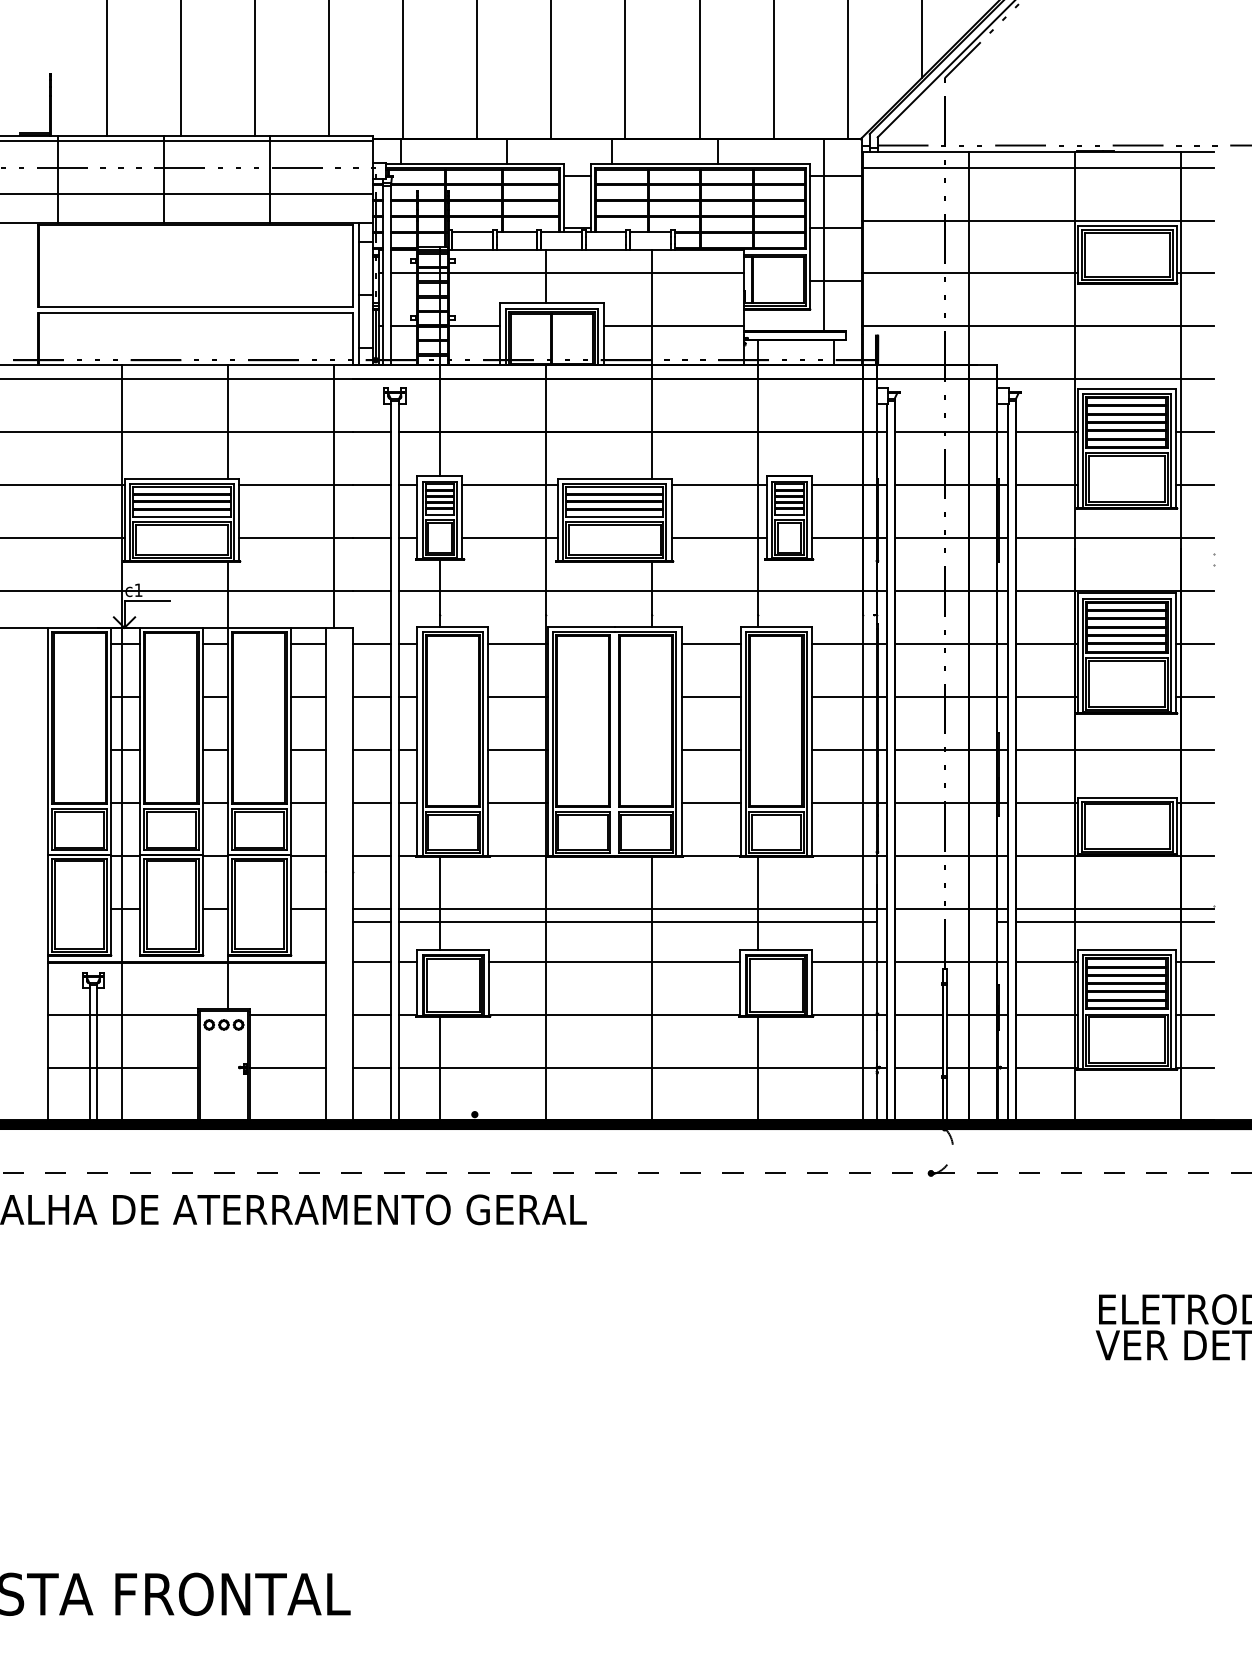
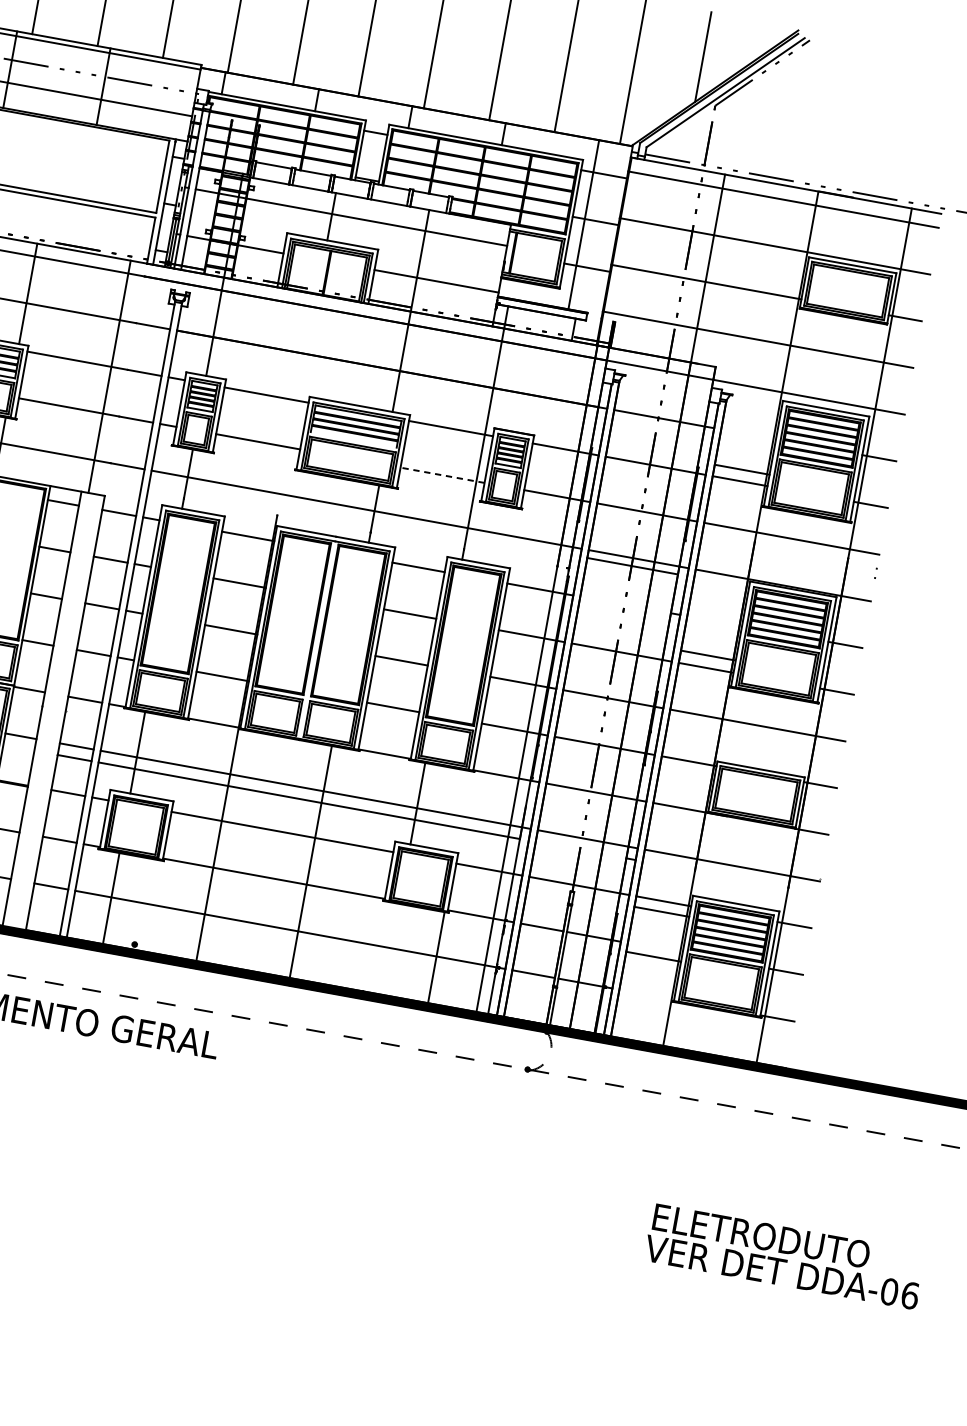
line: (1046, 432) -> (741, 469), moved
line: (545, 489) -> (297, 404), removed
line: (614, 516) -> (353, 439), removed
line: (719, 538) -> (442, 475), solid -> dashed
line: (945, 644) -> (632, 566), moved
line: (1045, 644) -> (707, 655), moved
line: (1114, 921) -> (729, 876), removed
line: (1046, 1014) -> (661, 911), moved
line: (1046, 1067) -> (653, 956), moved
line: (757, 1068) -> (436, 957), moved

